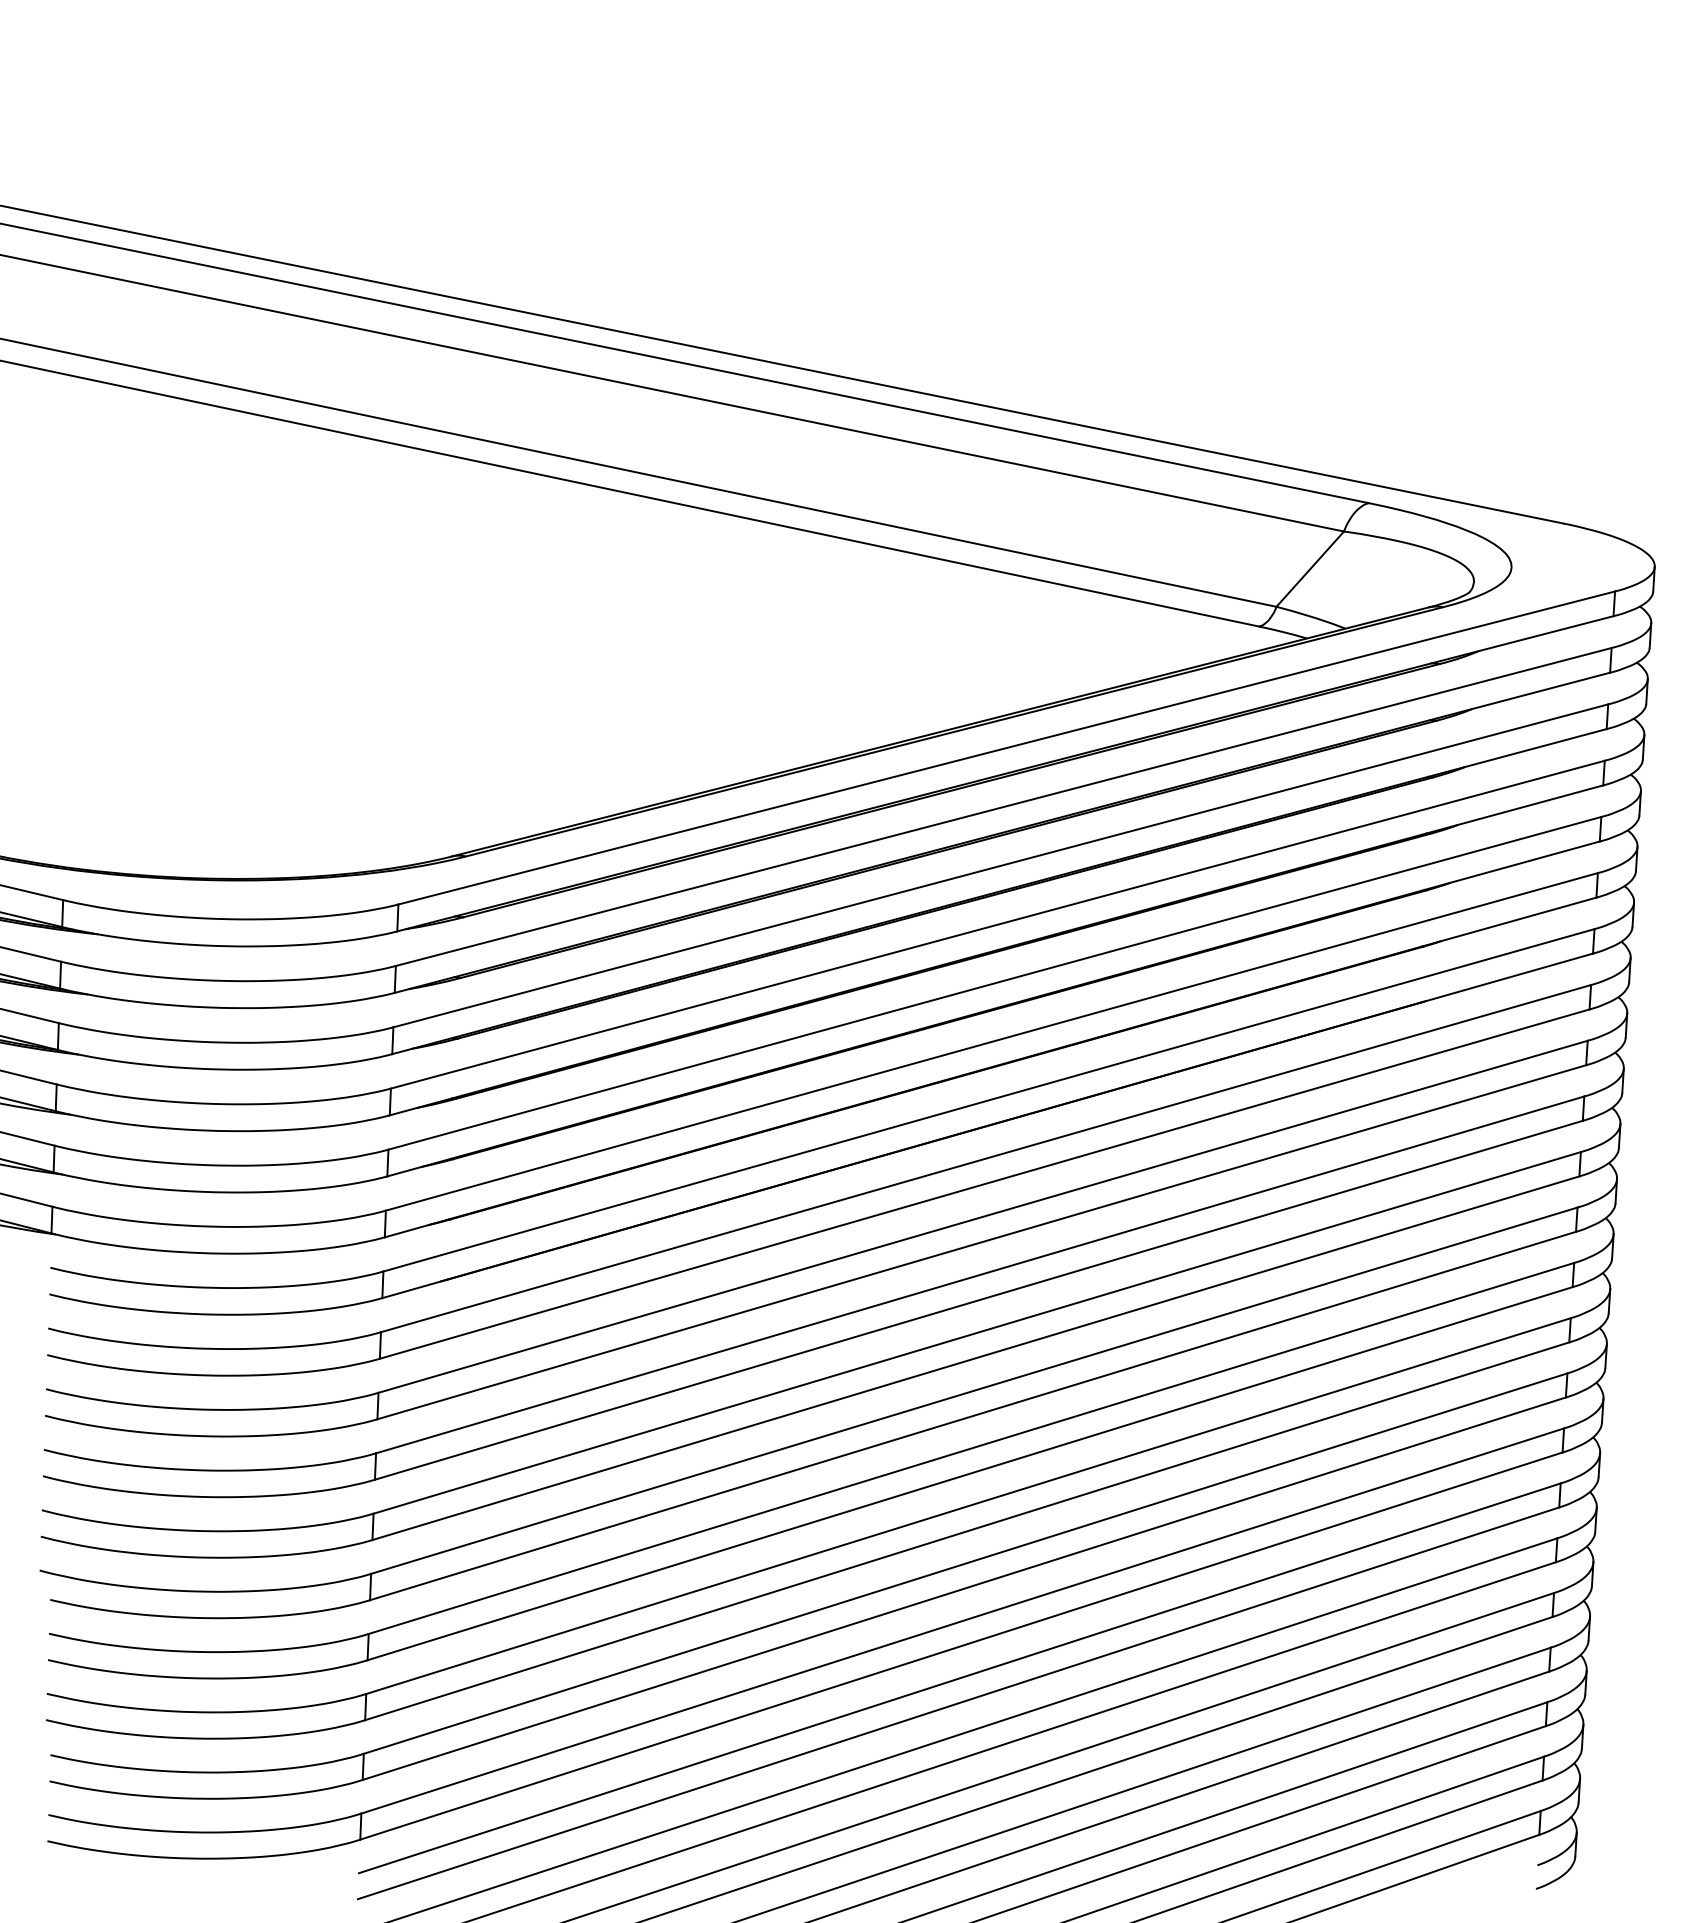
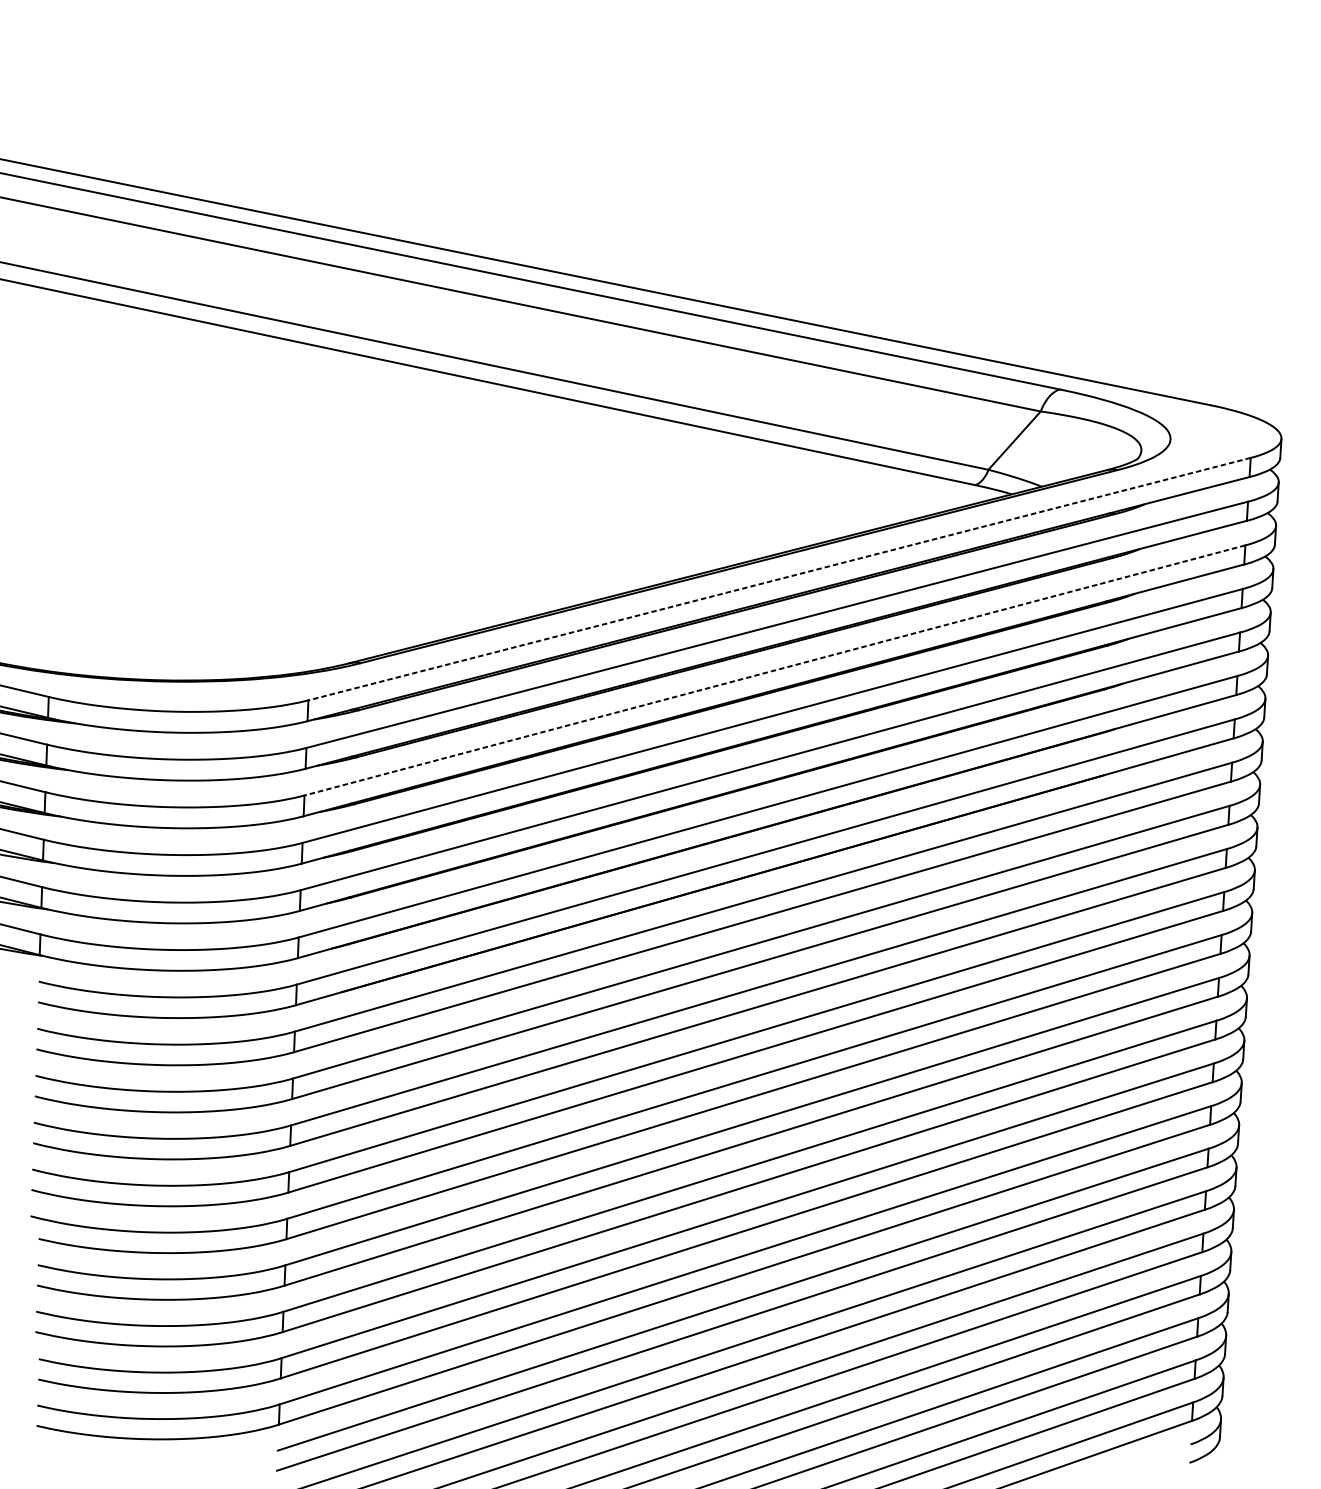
line: (1006, 748) -> (779, 579), solid -> dashed
line: (1000, 866) -> (774, 670), solid -> dashed

